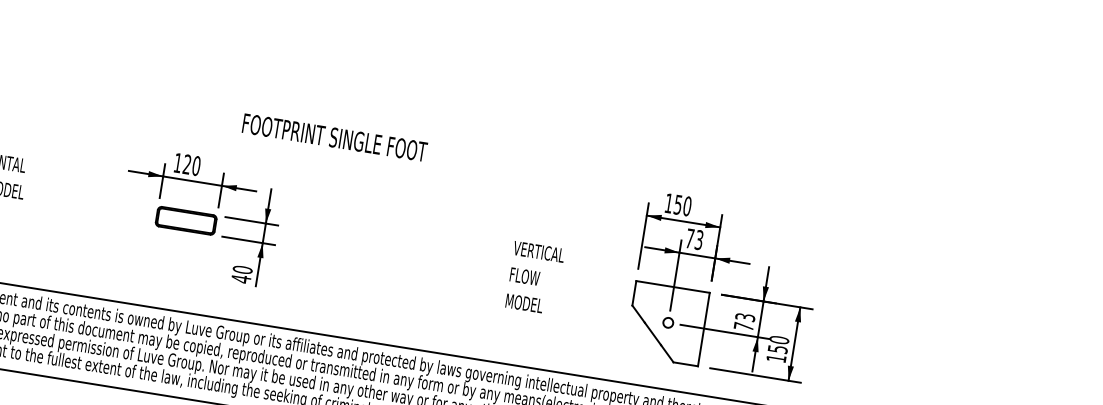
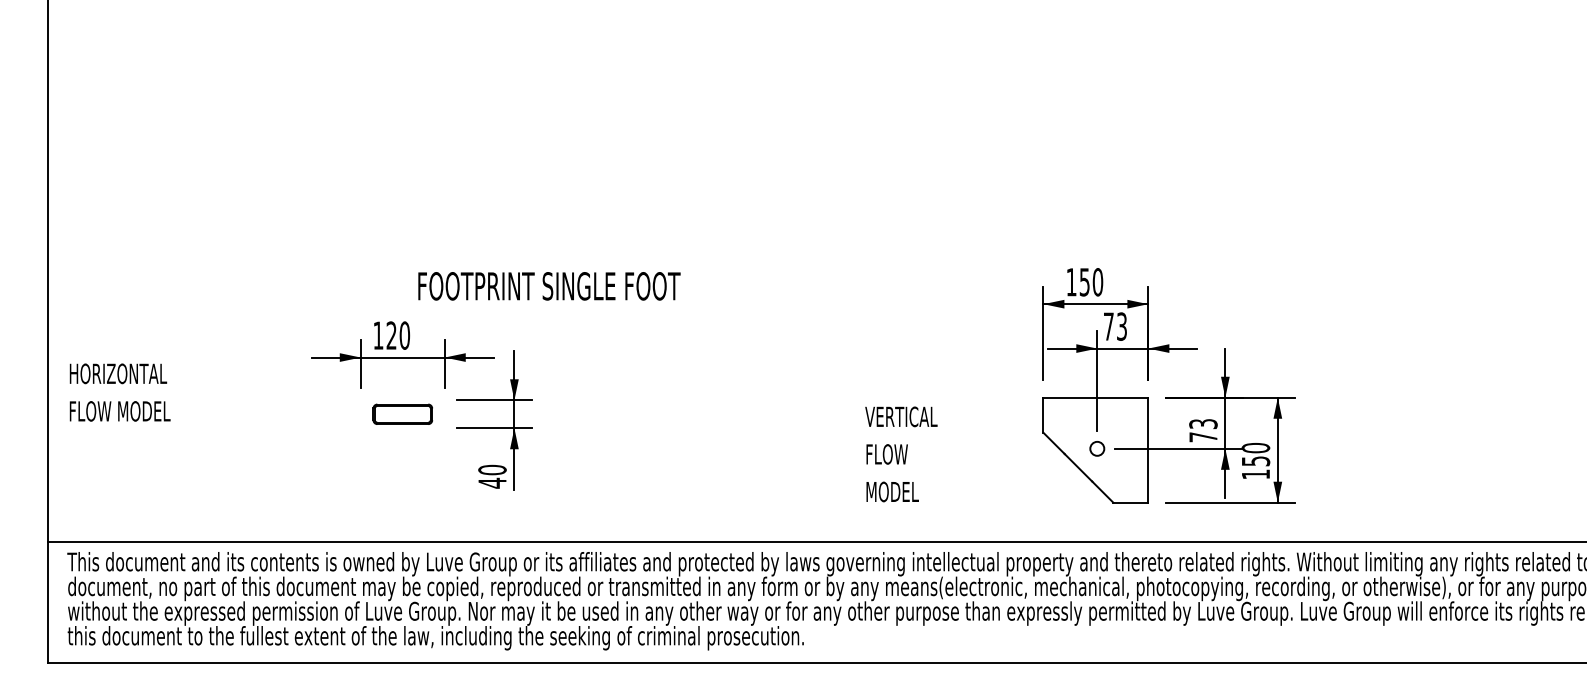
text: (334, 137) -> (549, 286), moved
part: (186, 220) -> (402, 414), size x0.7
text: (534, 278) -> (901, 454), moved

